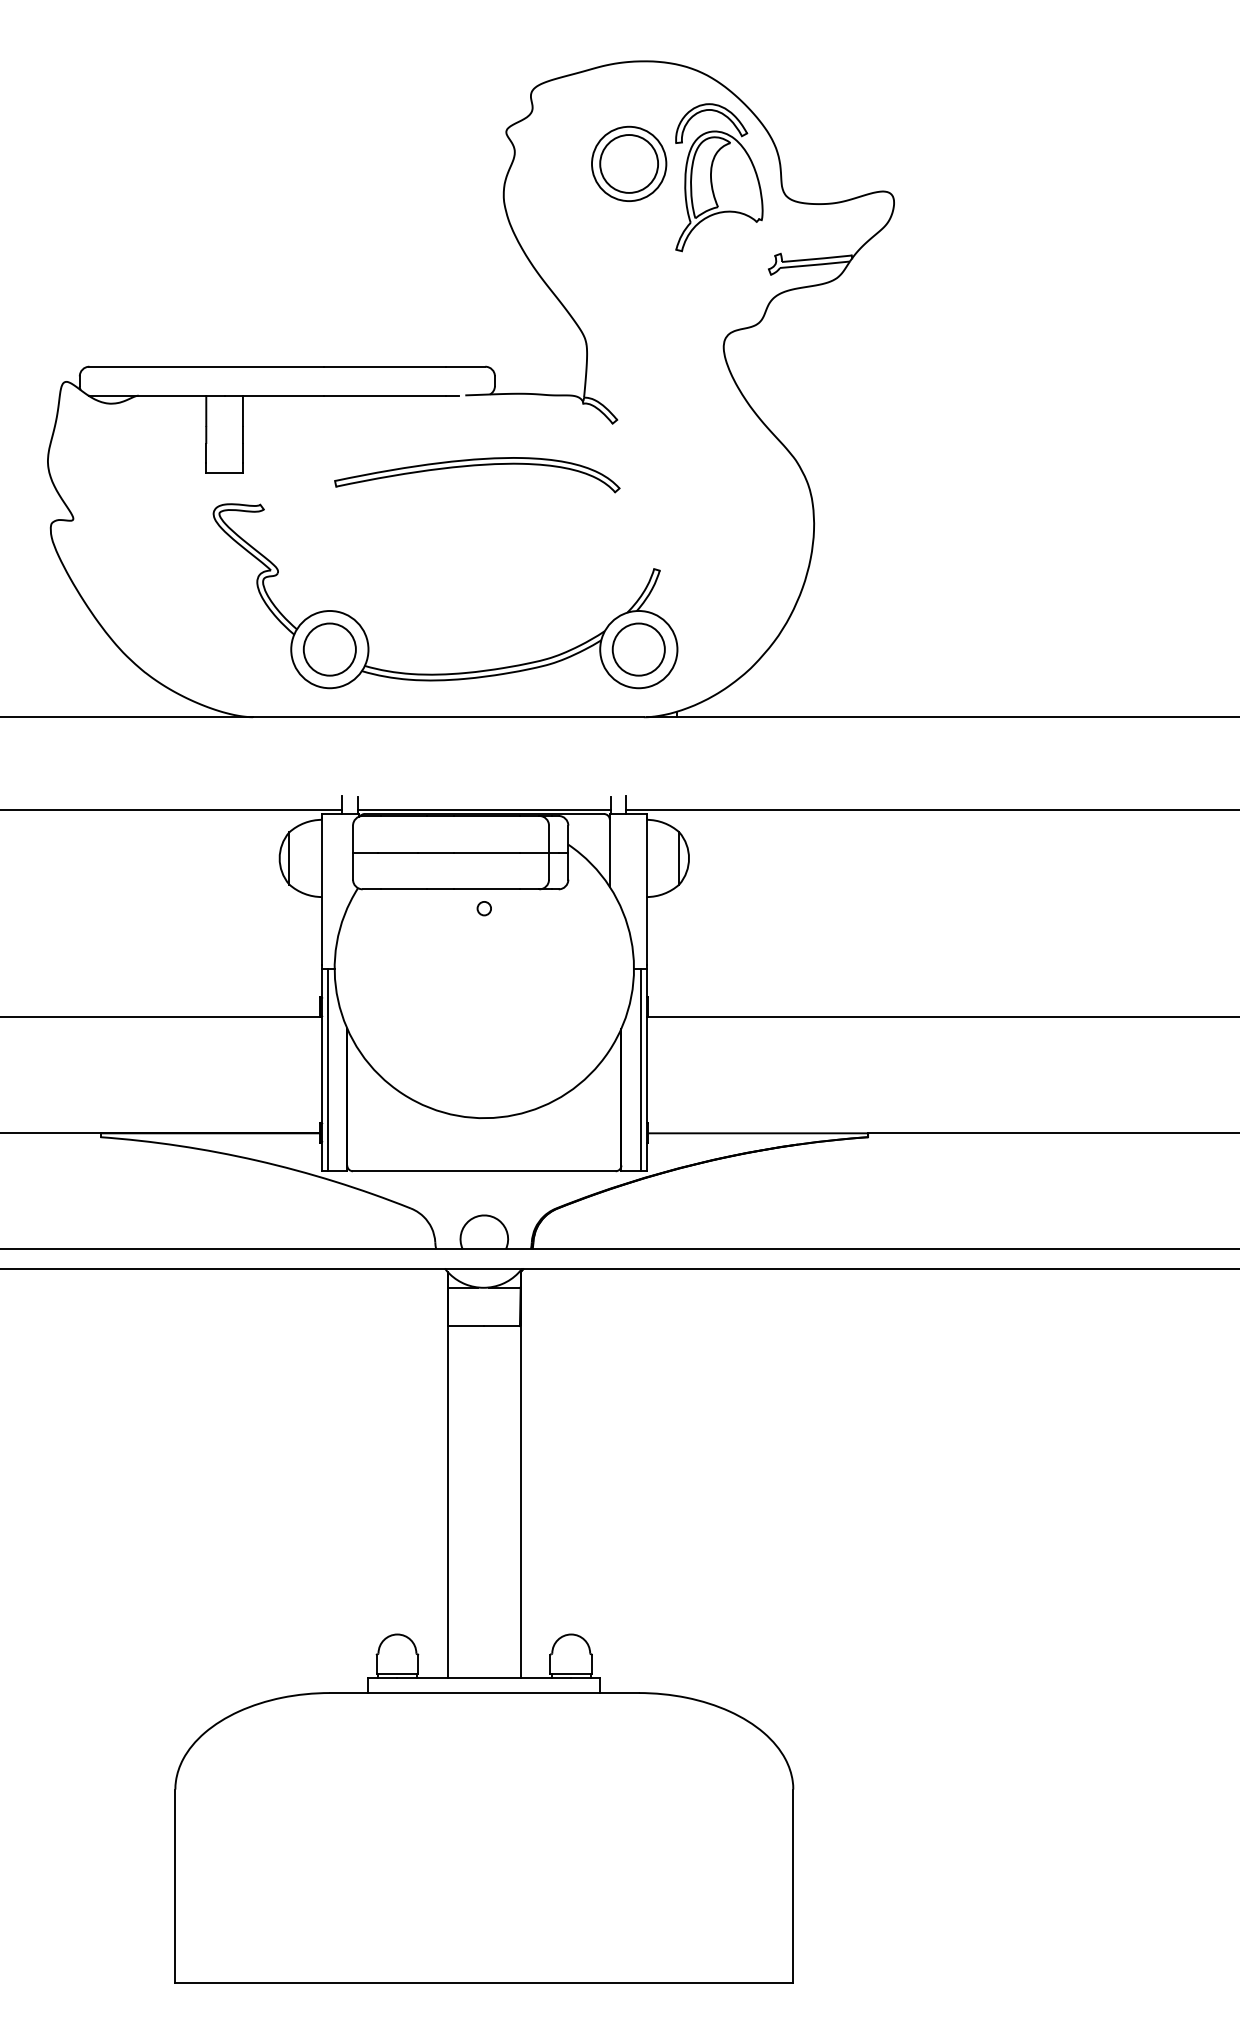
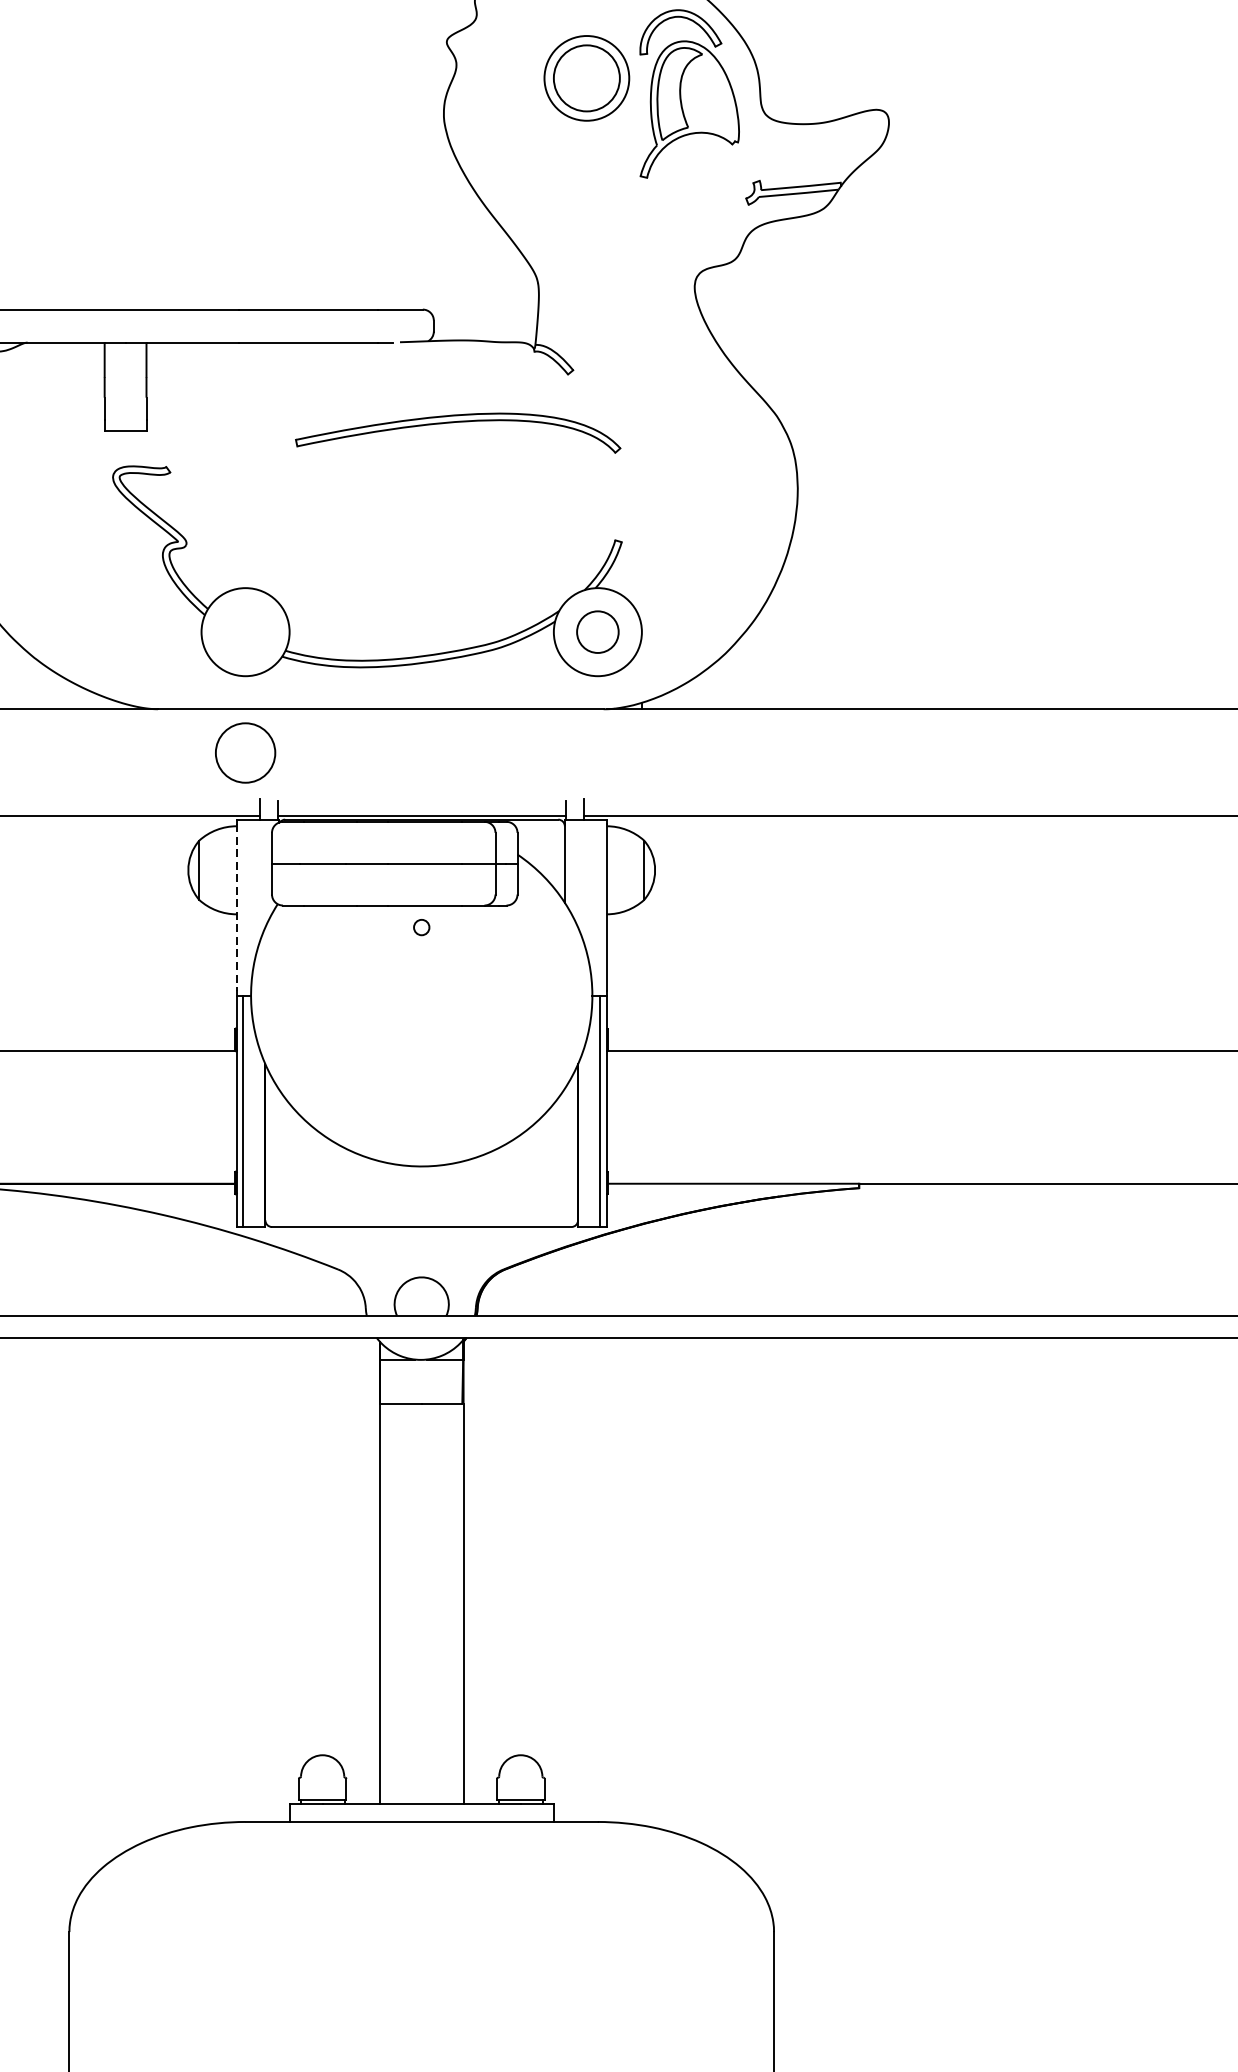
part: (476, 466) -> (457, 423), moved
circle: (329, 649) -> (245, 752), moved
circle: (638, 649) -> (597, 632), size x0.7
line: (322, 891) -> (237, 907), solid -> dashed

